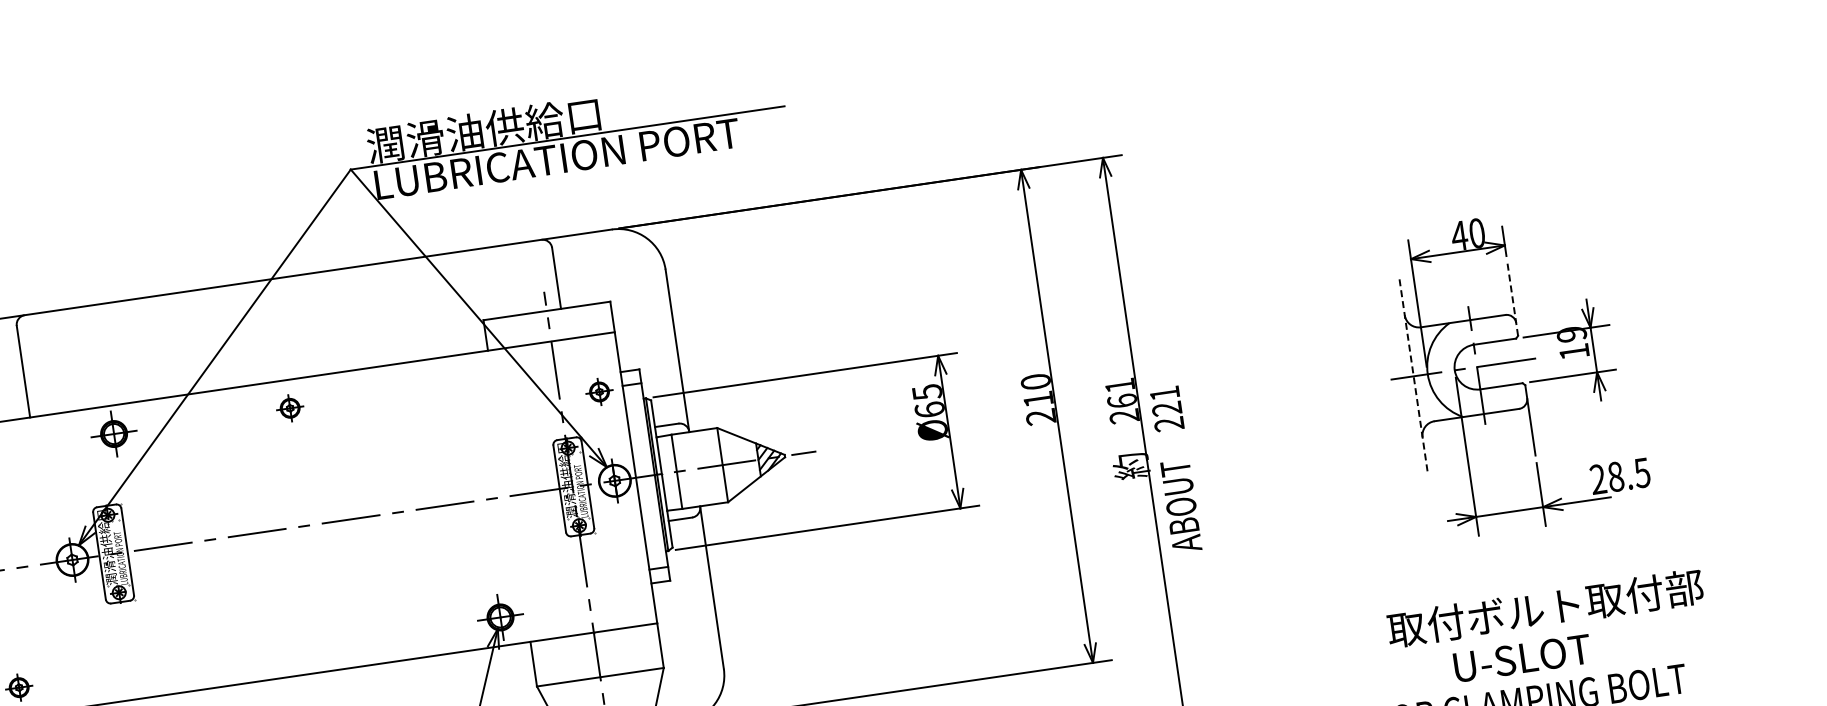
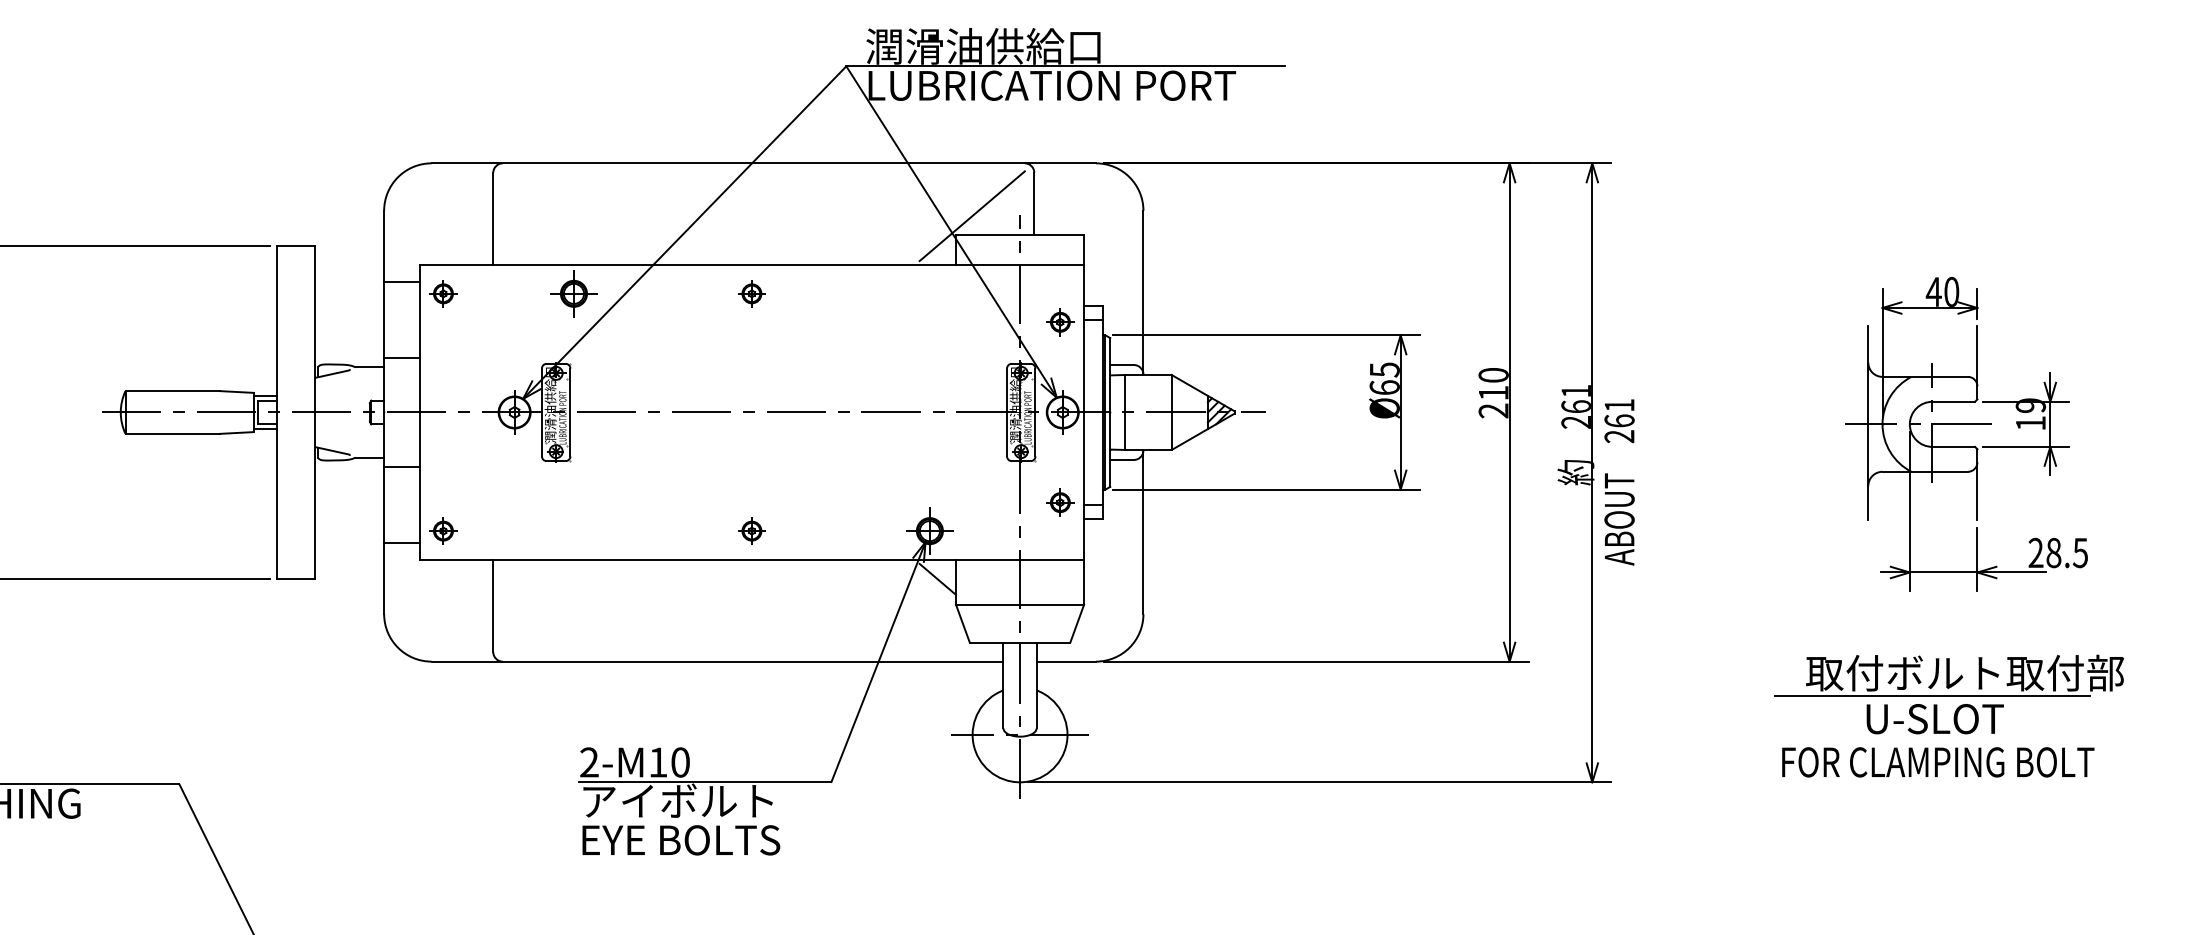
line: (1512, 299) -> (1977, 362), dashed -> solid
line: (496, 300) -> (971, 216), added
line: (1413, 374) -> (1868, 422), dashed -> solid
text: (1166, 408) -> (1619, 420), 221 -> 261
part: (625, 570) -> (1060, 502), added
line: (1516, 636) -> (1932, 696), added
part: (323, 642) -> (751, 530), added
line: (514, 663) -> (937, 578), added

